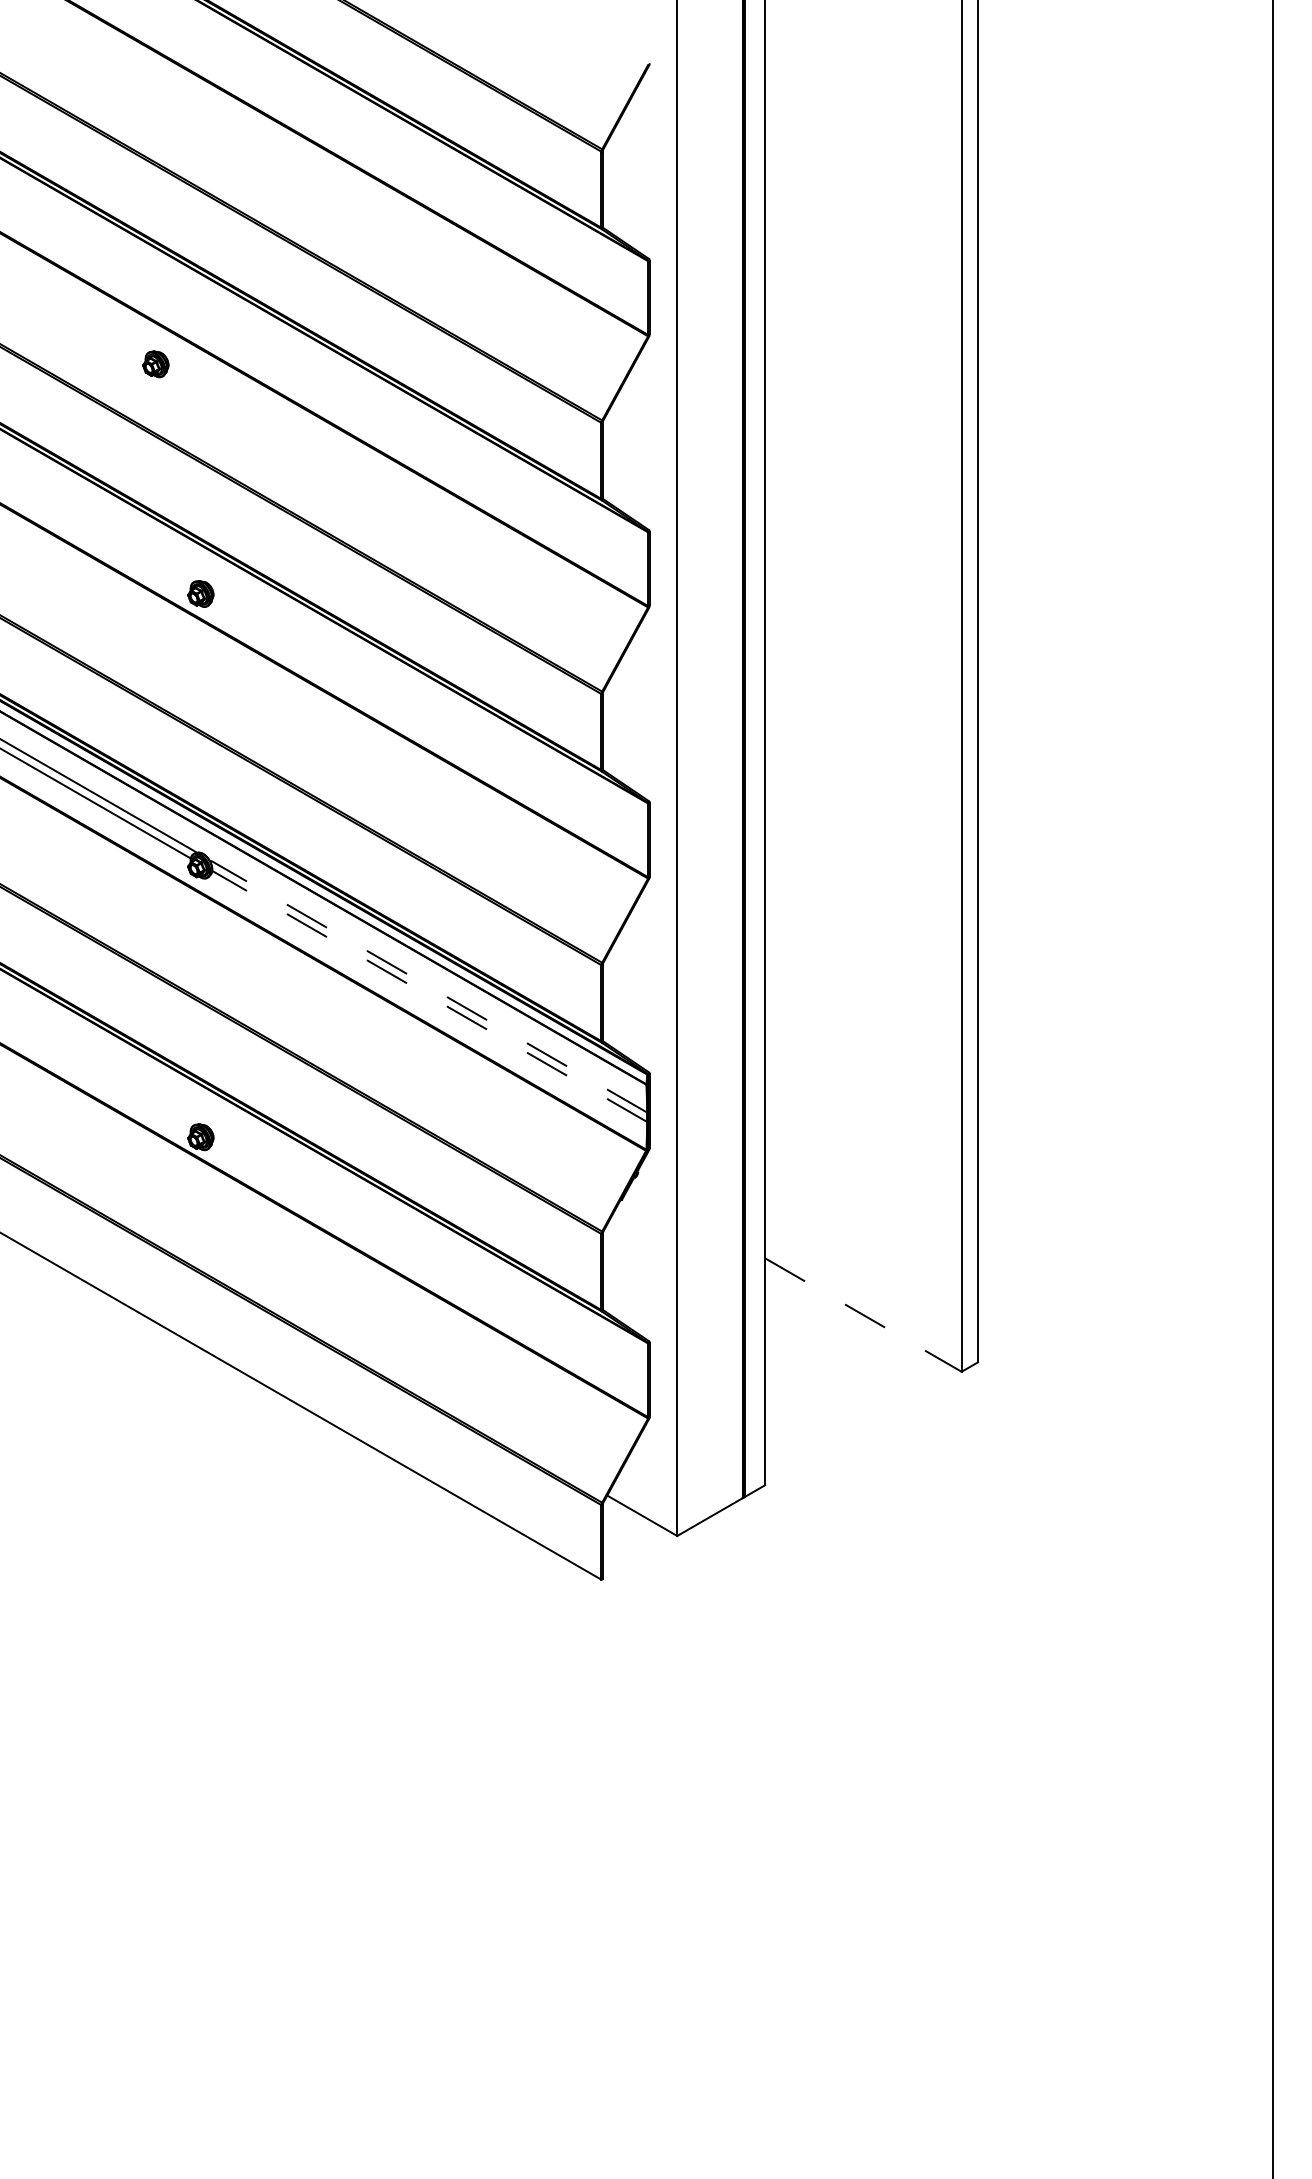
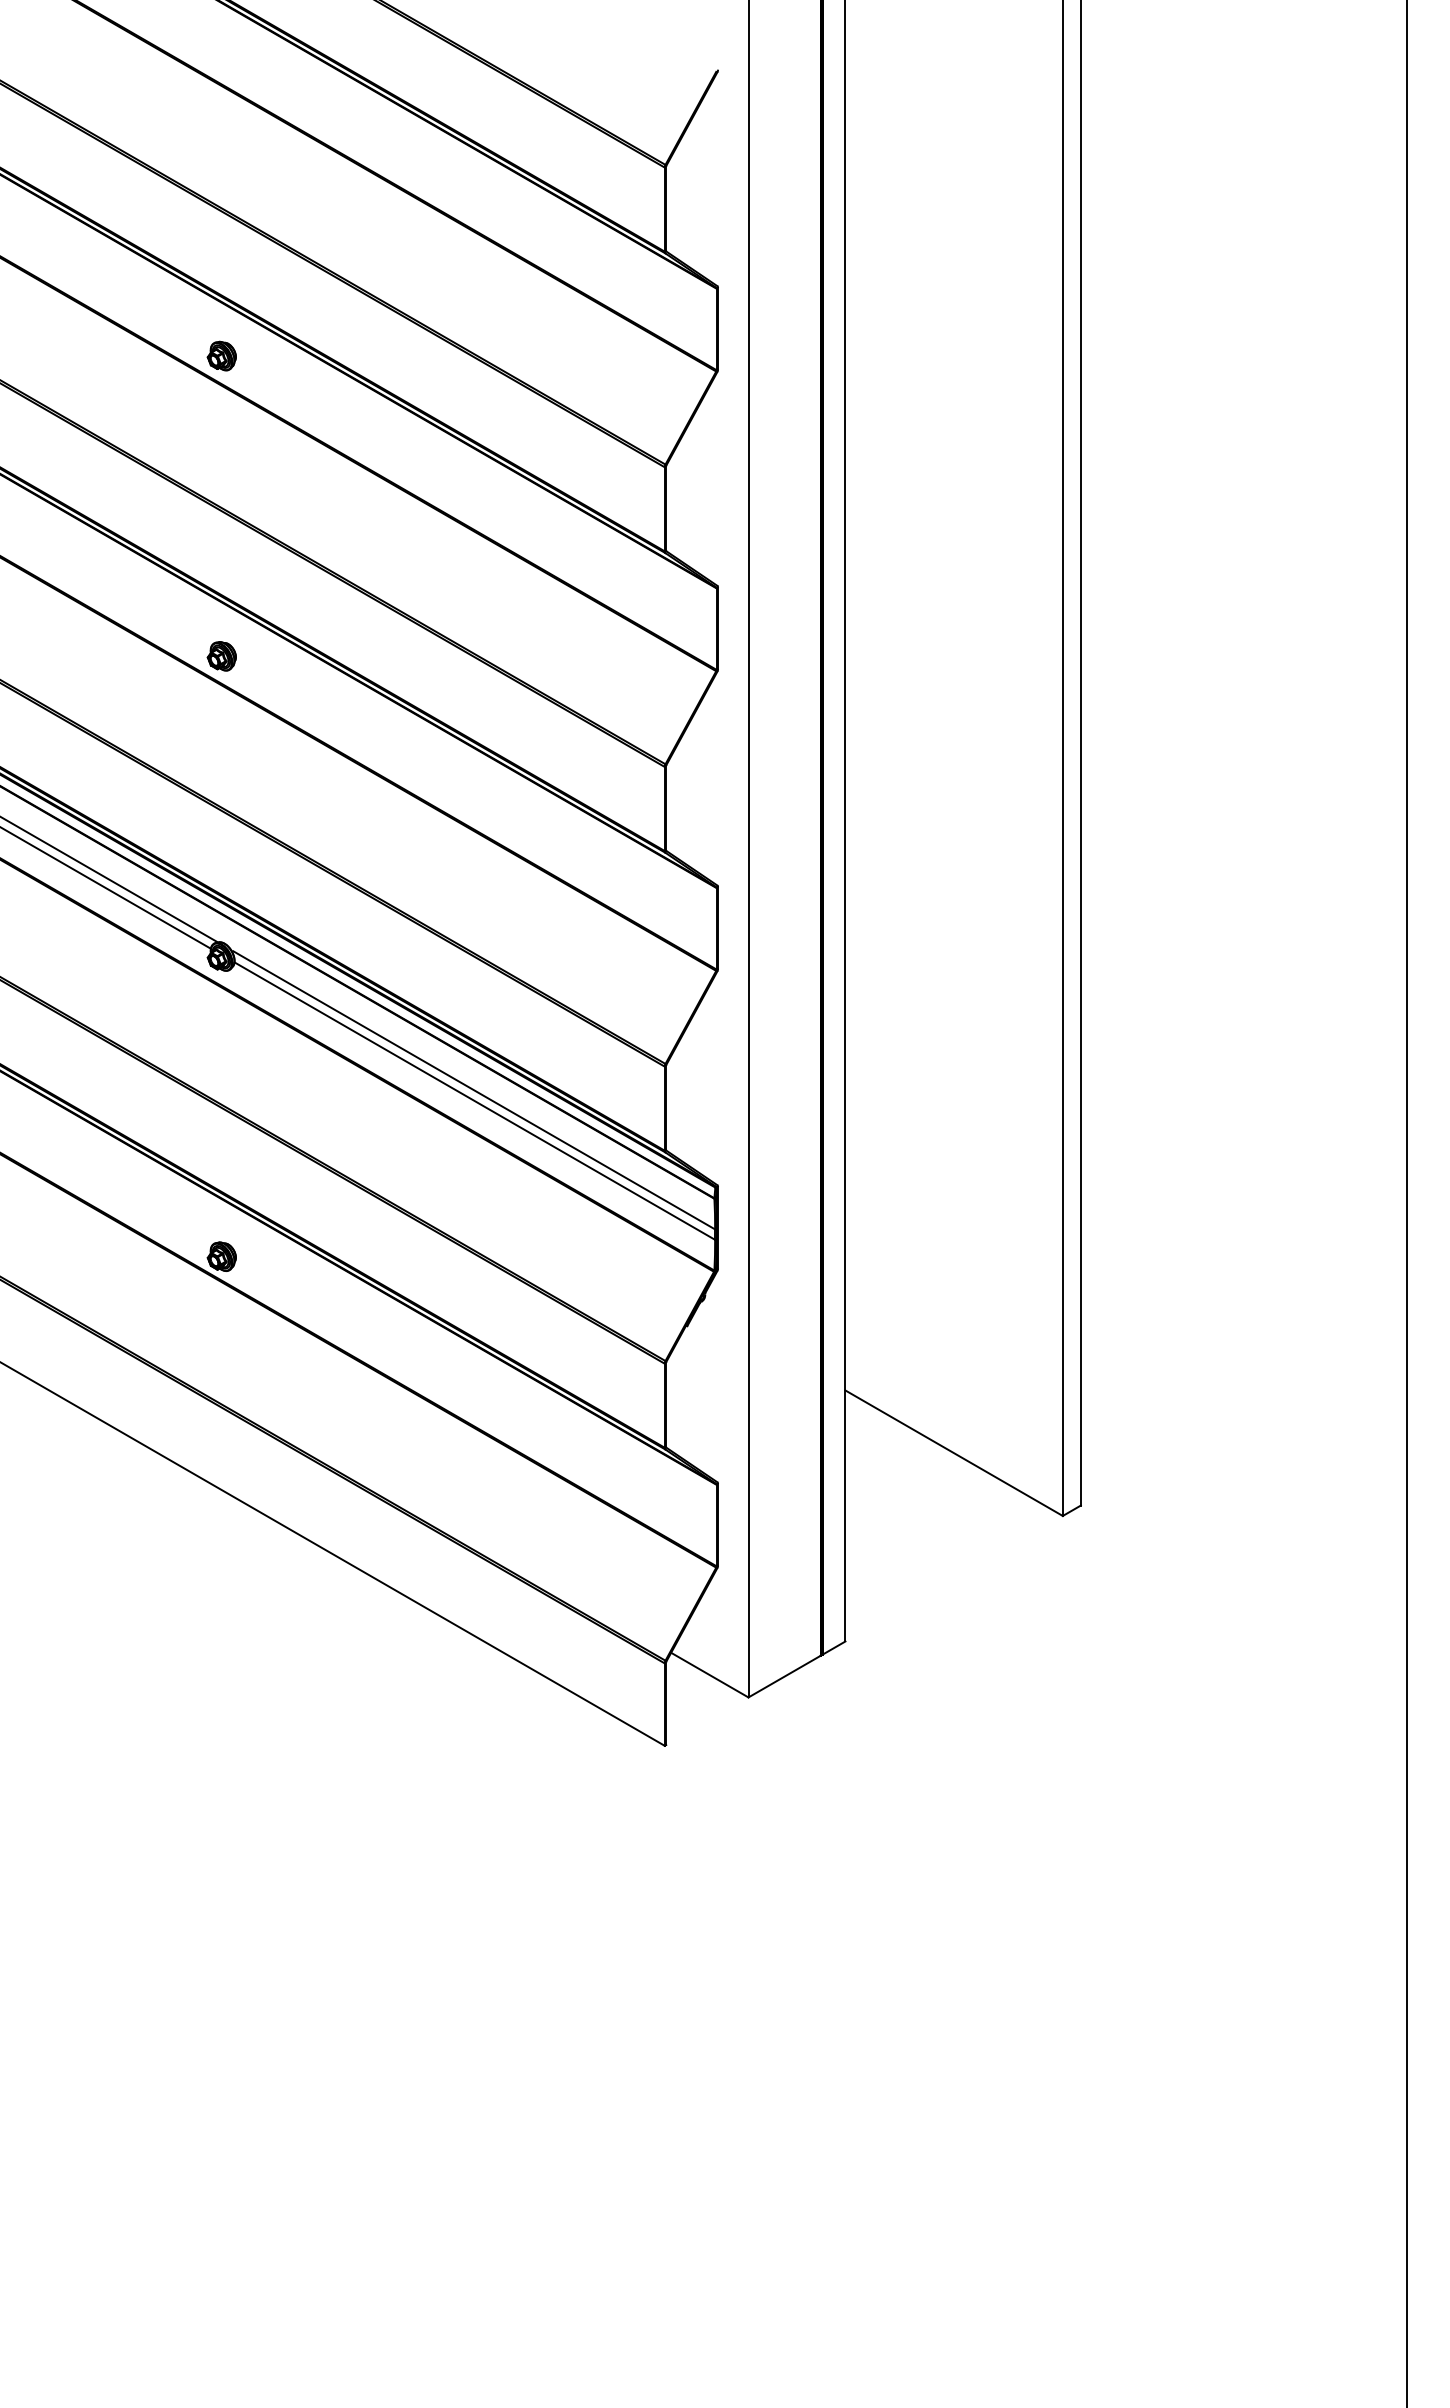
part: (155, 364) -> (221, 356), moved
line: (429, 986) -> (474, 1090), dashed -> solid
line: (429, 996) -> (474, 1101), dashed -> solid
line: (863, 1315) -> (954, 1453), dashed -> solid

